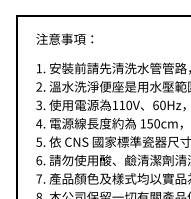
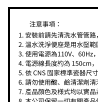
text: (65, 38) -> (44, 23), moved

